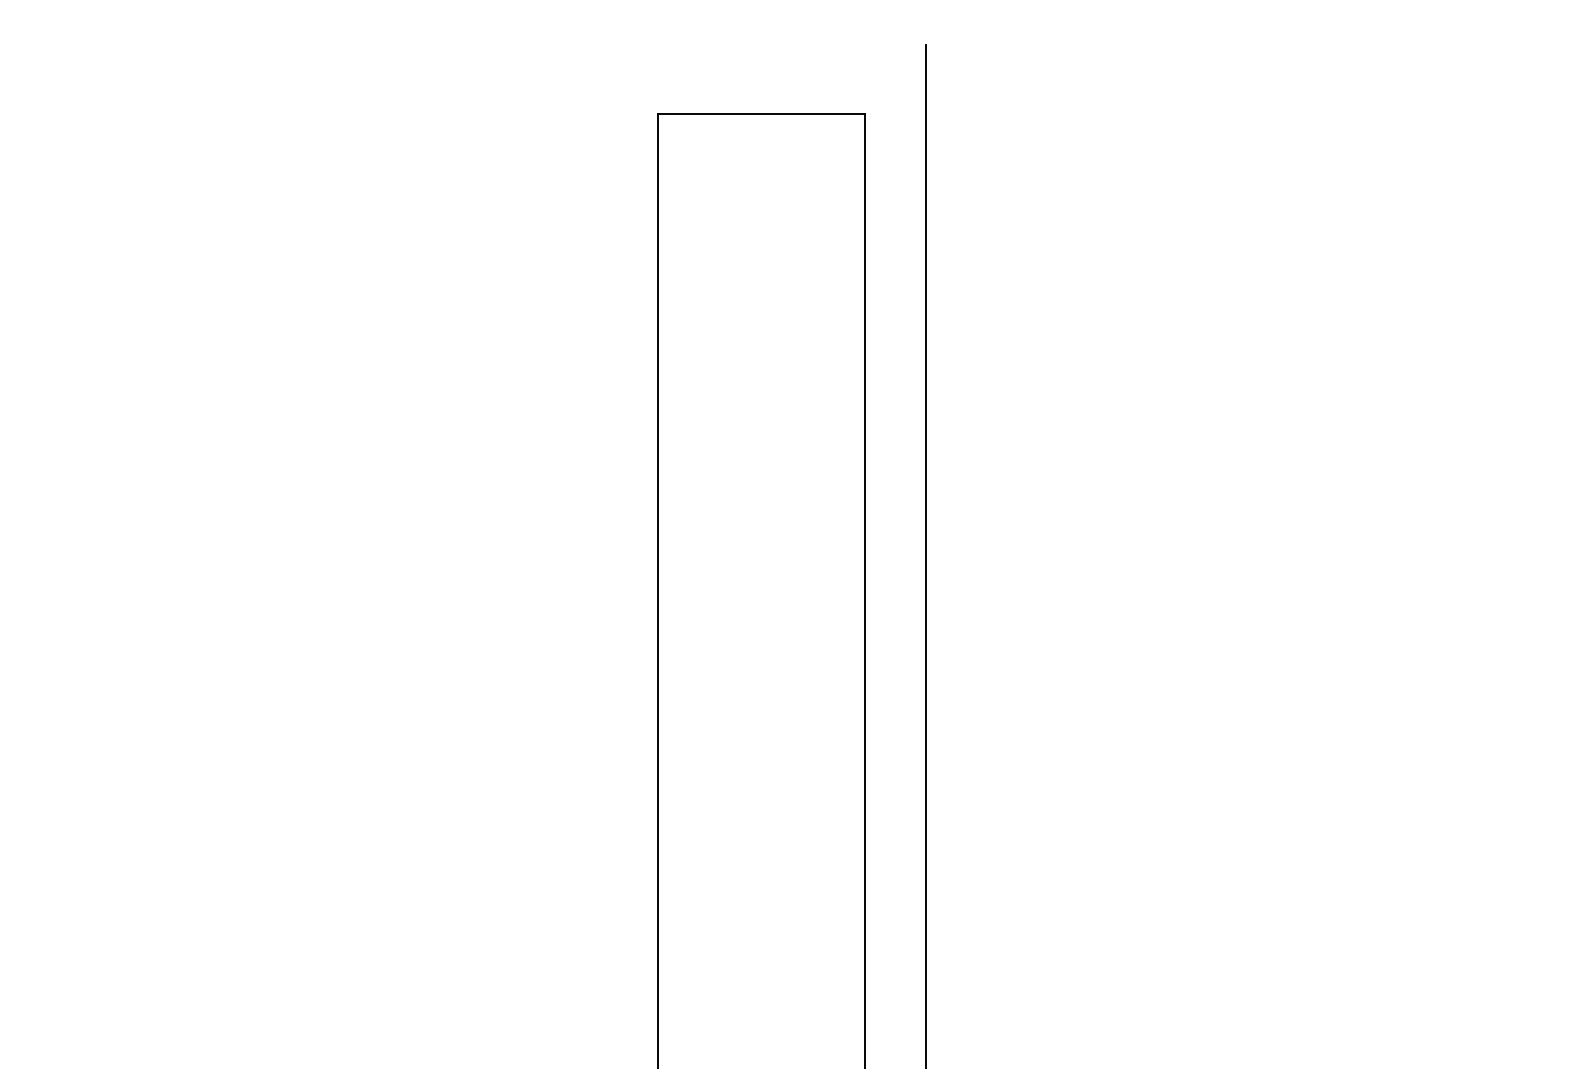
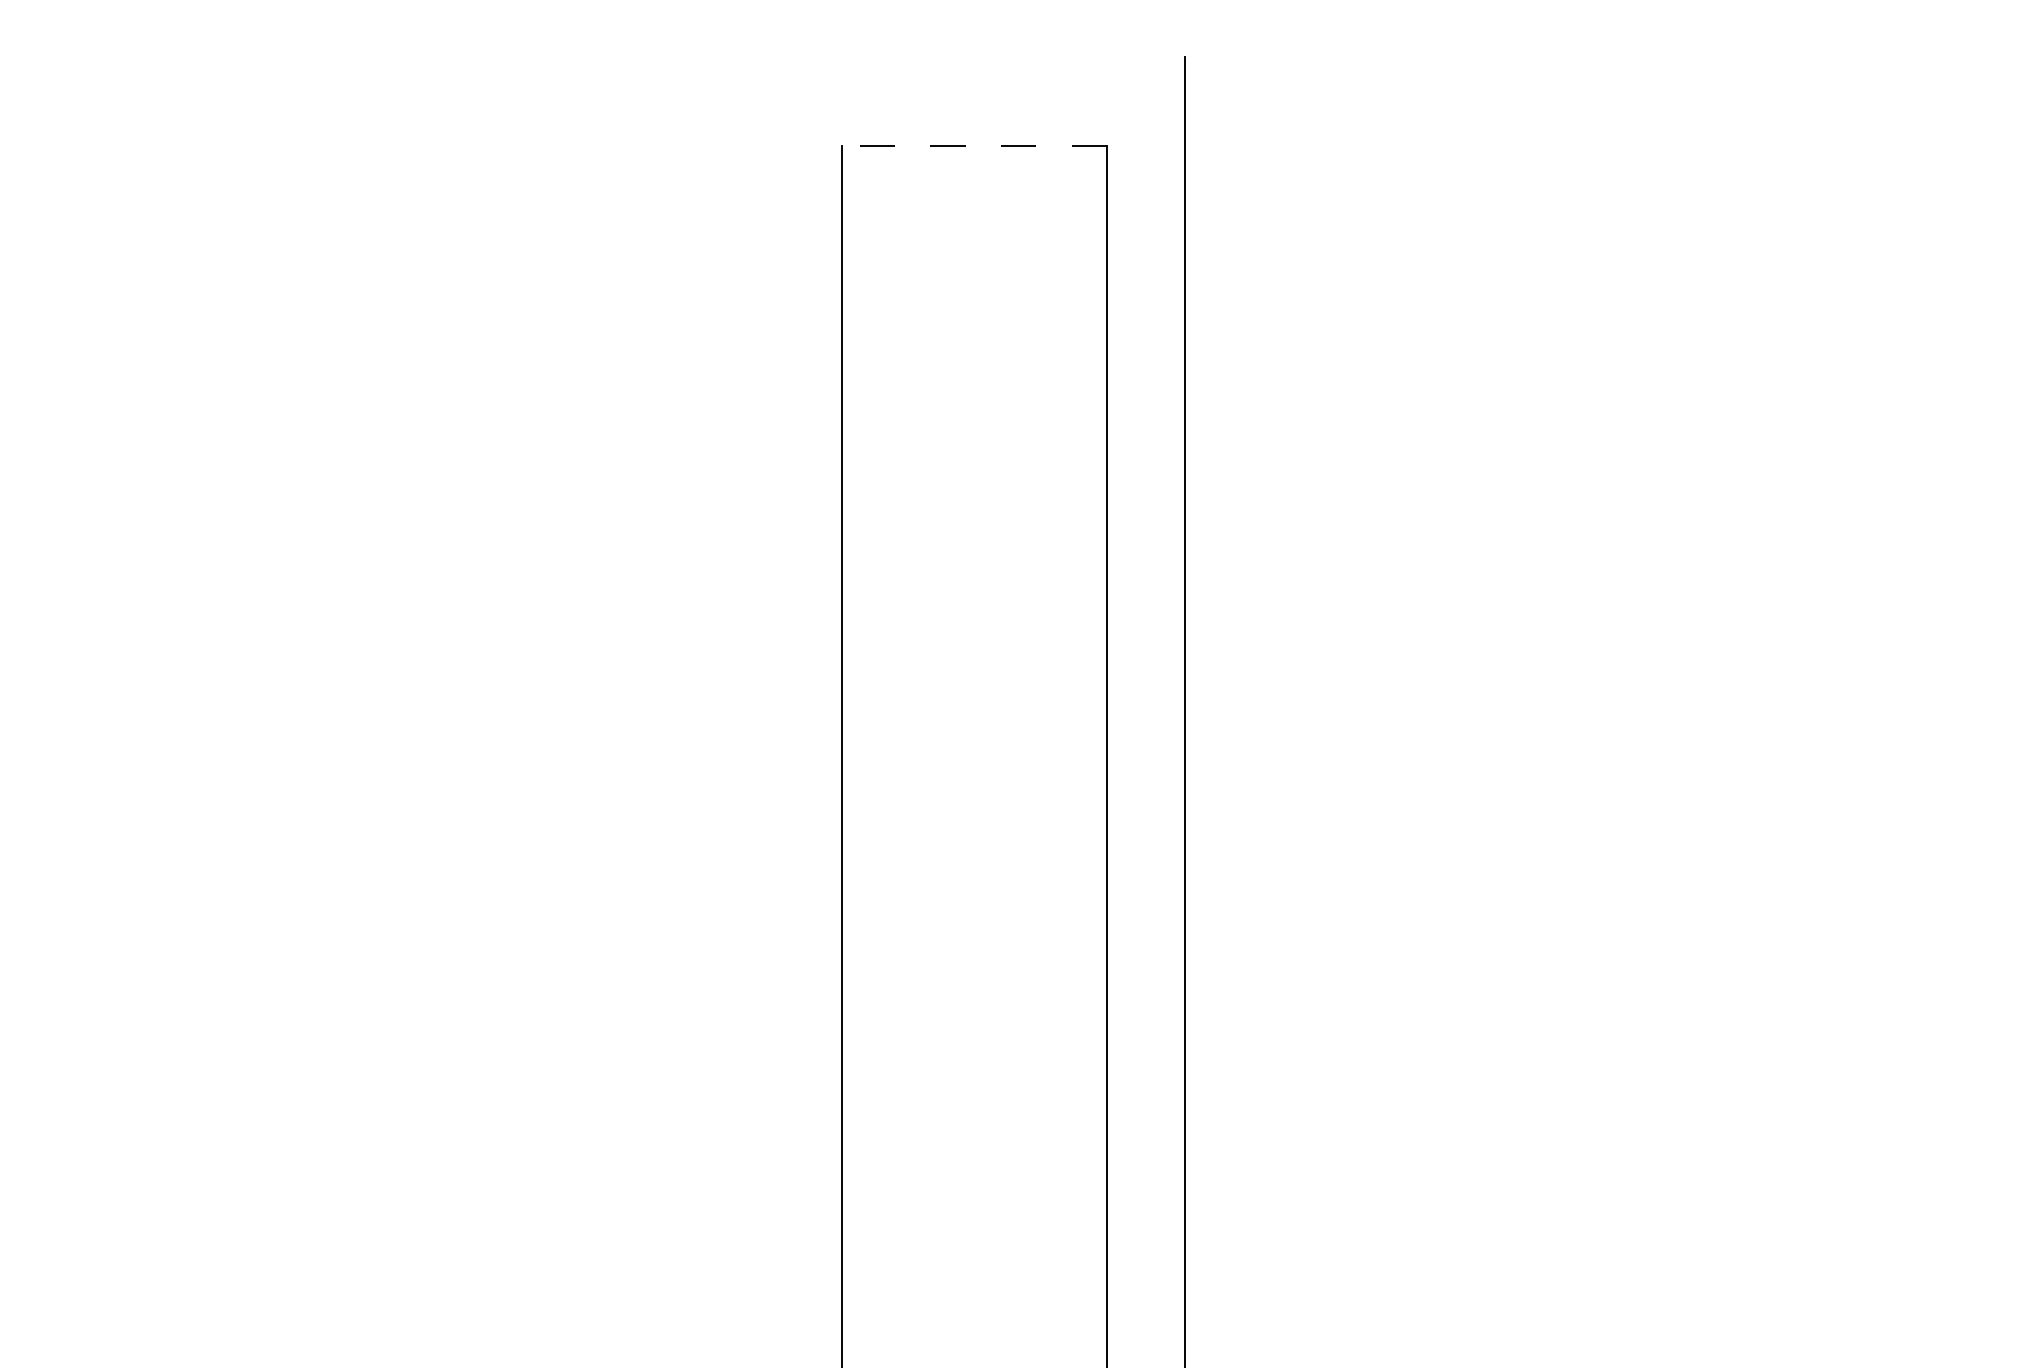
line: (761, 113) -> (974, 145), solid -> dashed

